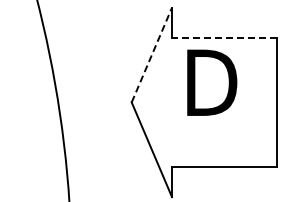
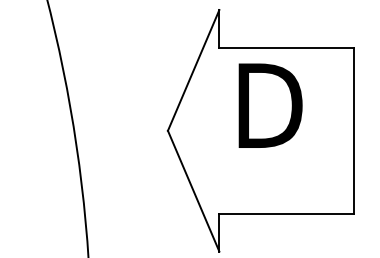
line: (224, 37) -> (286, 48), dashed -> solid
line: (152, 54) -> (194, 69), dashed -> solid

